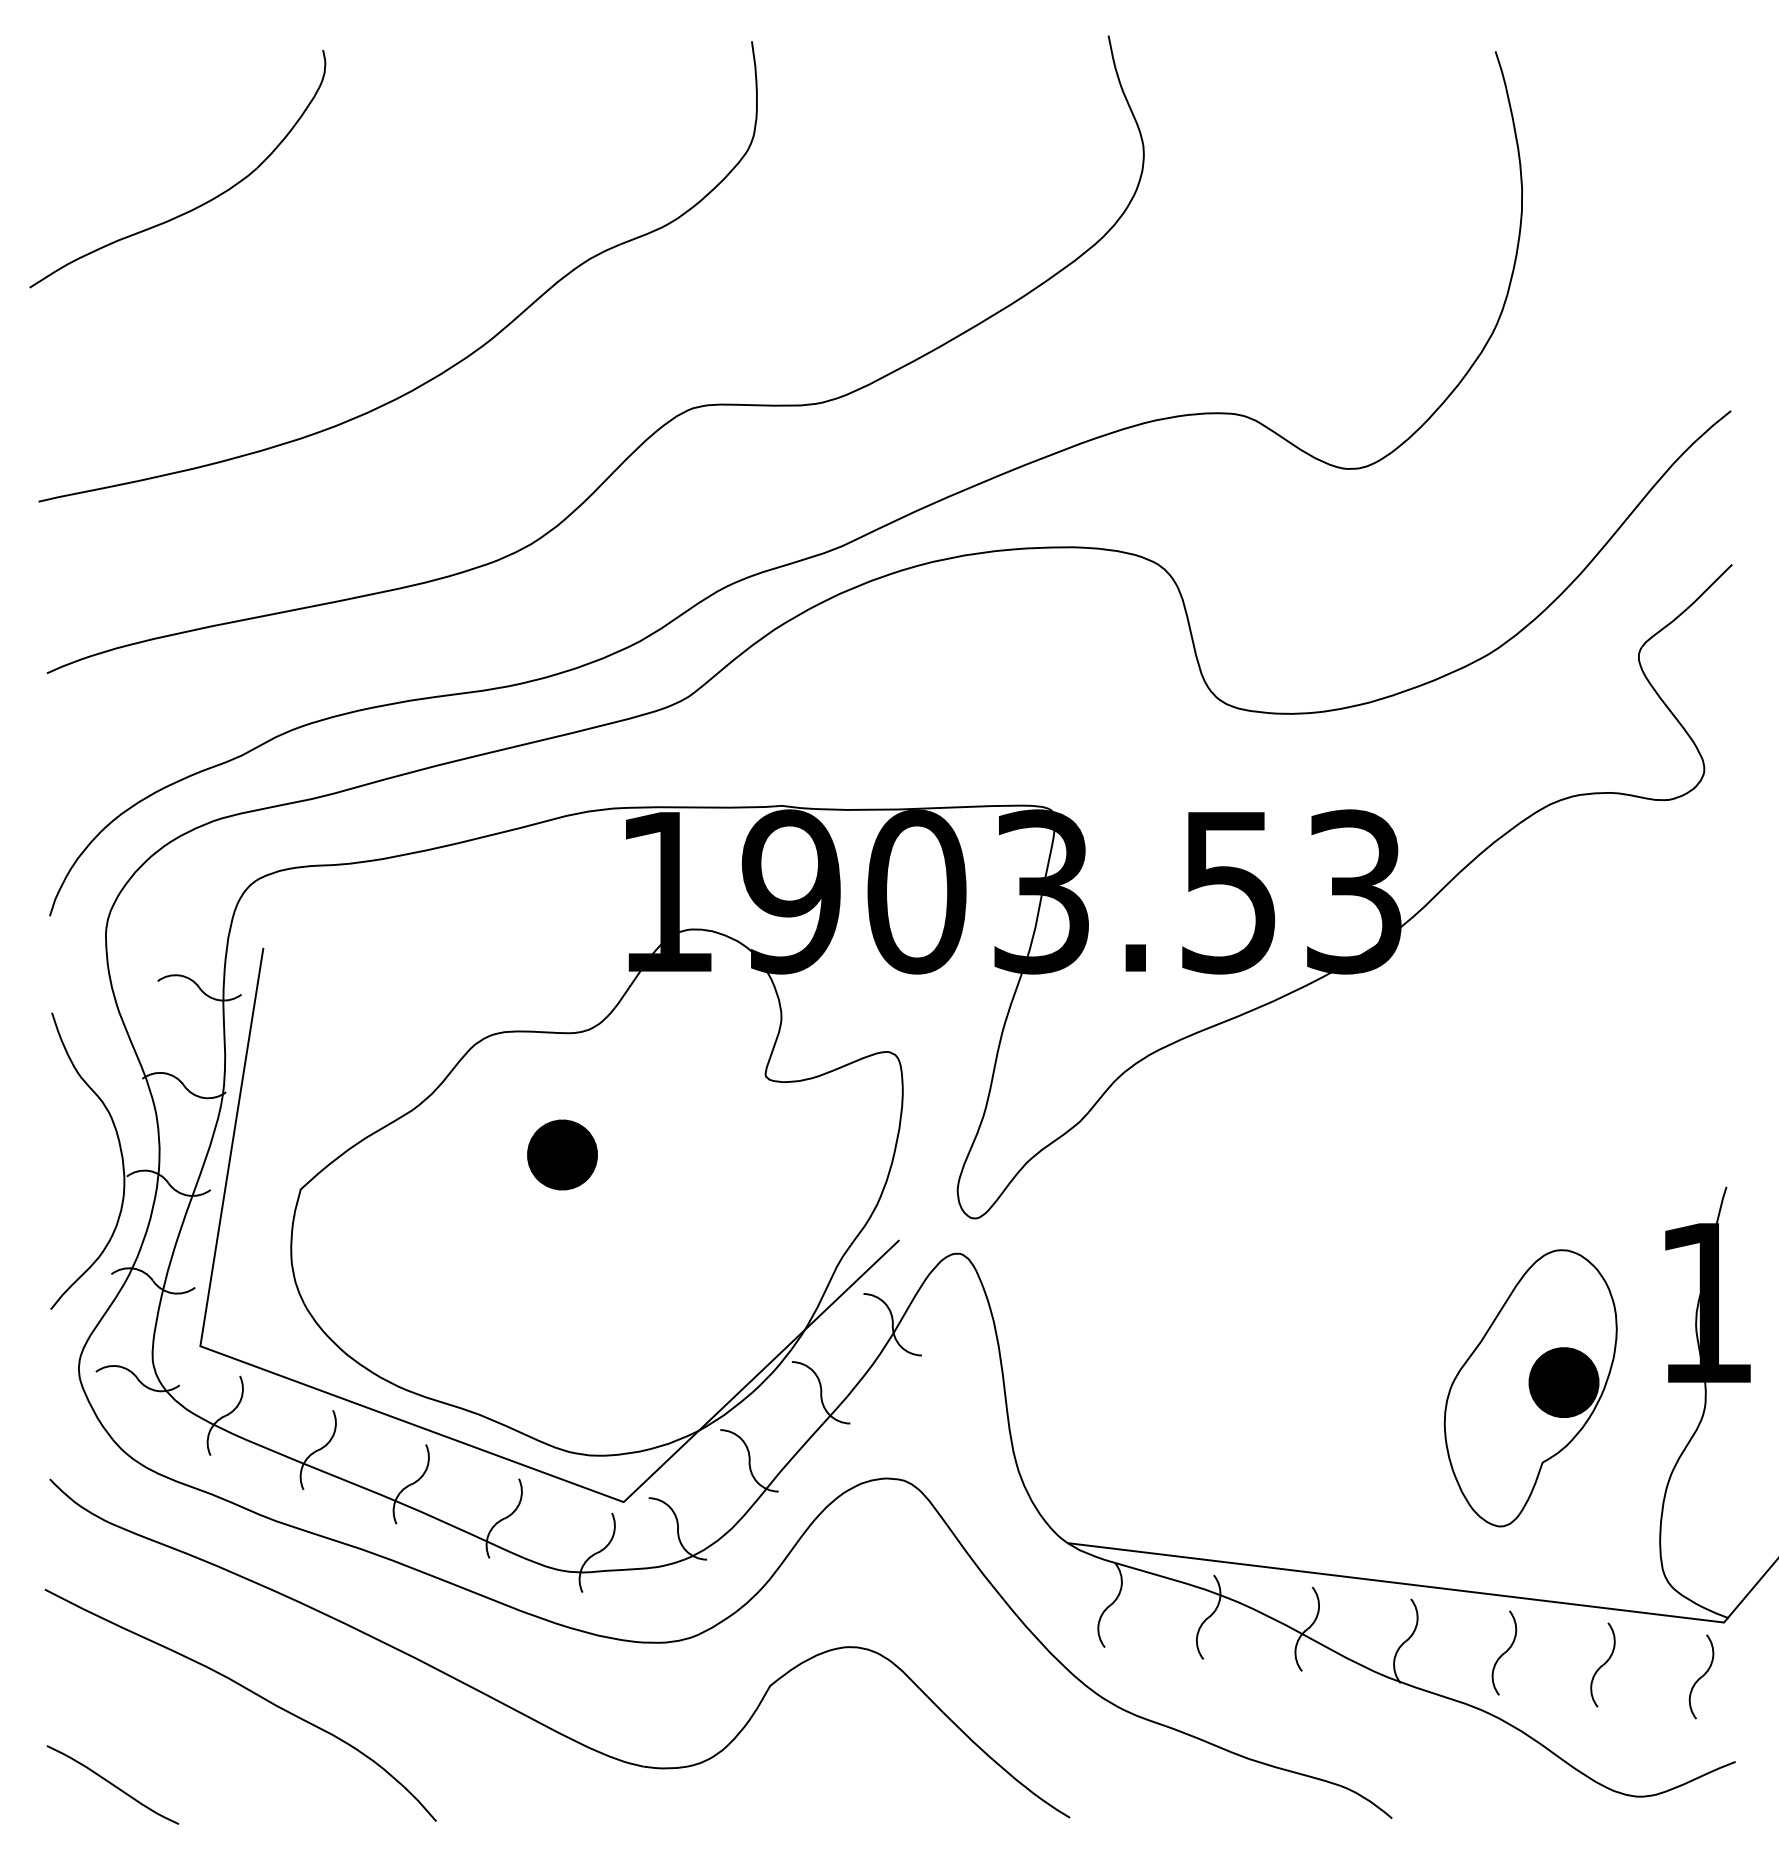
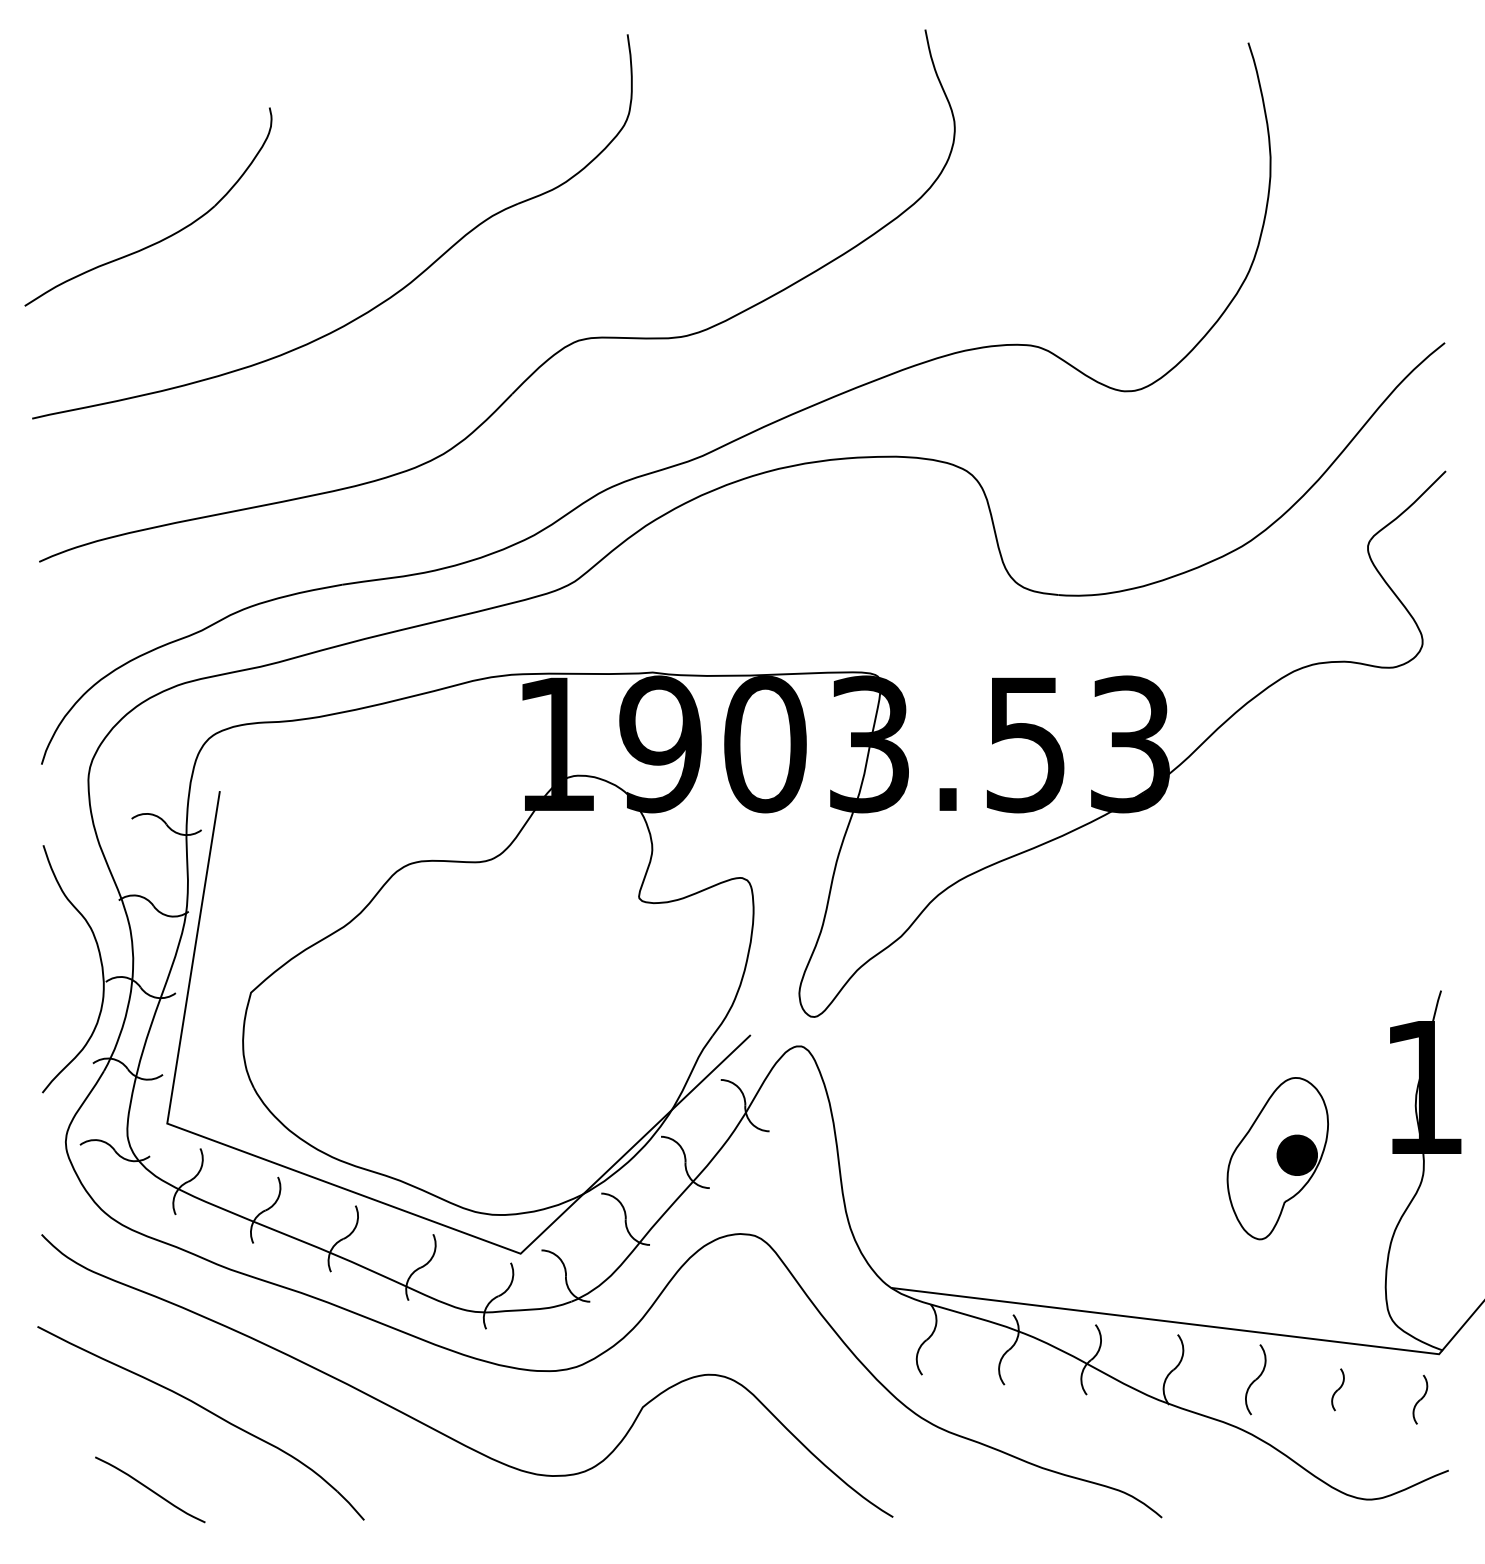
part: (195, 206) -> (163, 238), moved
part: (562, 1154) -> (469, 963), removed
part: (1530, 1388) -> (1277, 1158), size x0.7
part: (1602, 1664) -> (1337, 1389), size x0.6
part: (1701, 1676) -> (1420, 1399), size x0.7
curve: (113, 1784) -> (150, 1489), moved

